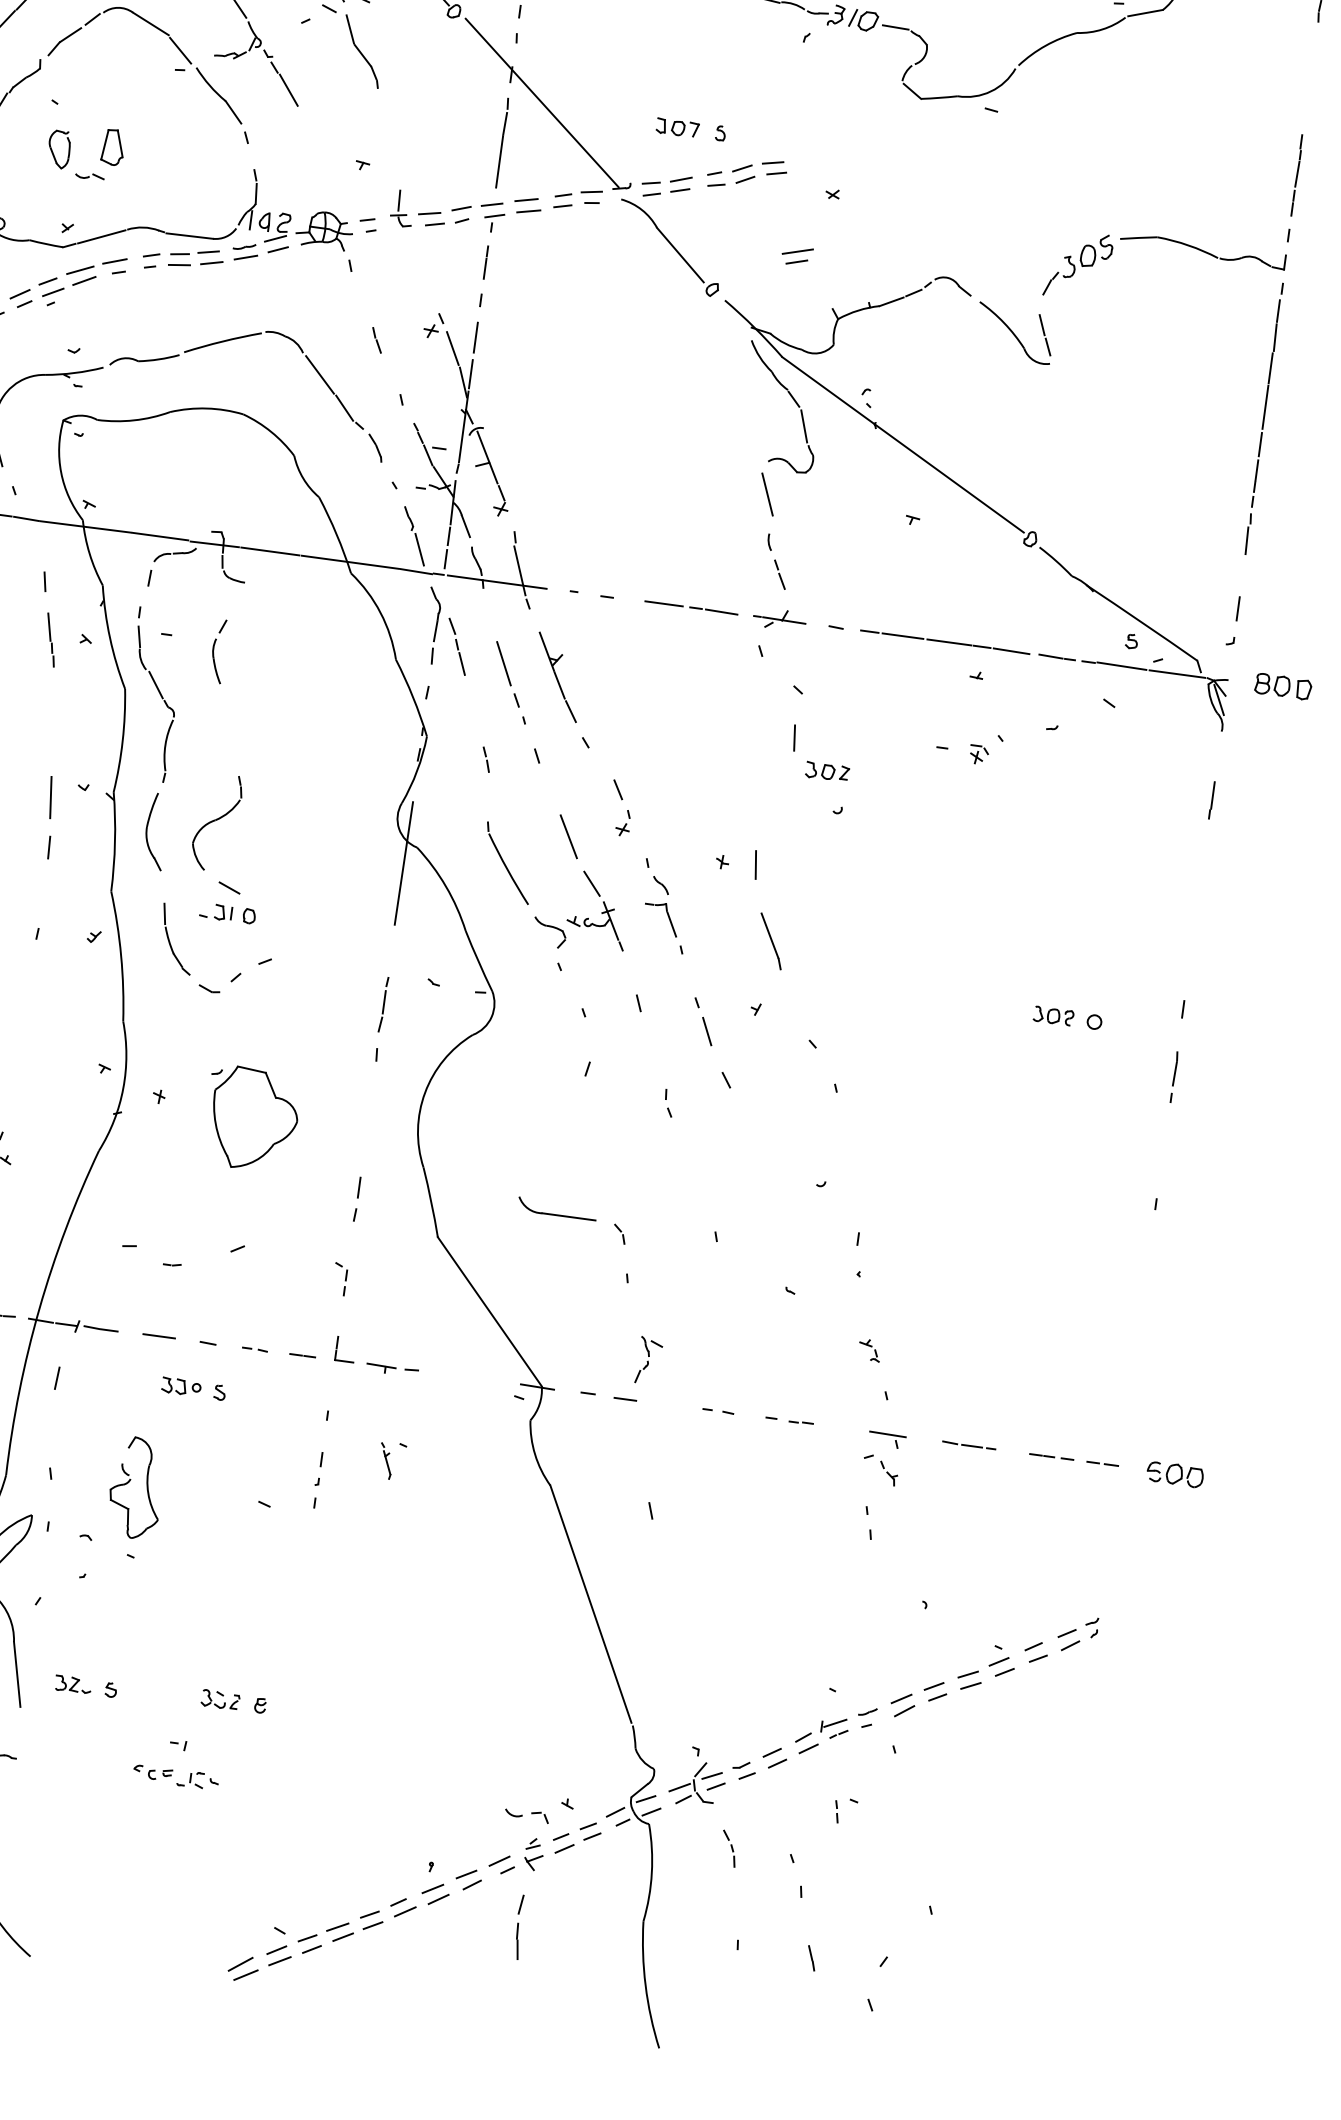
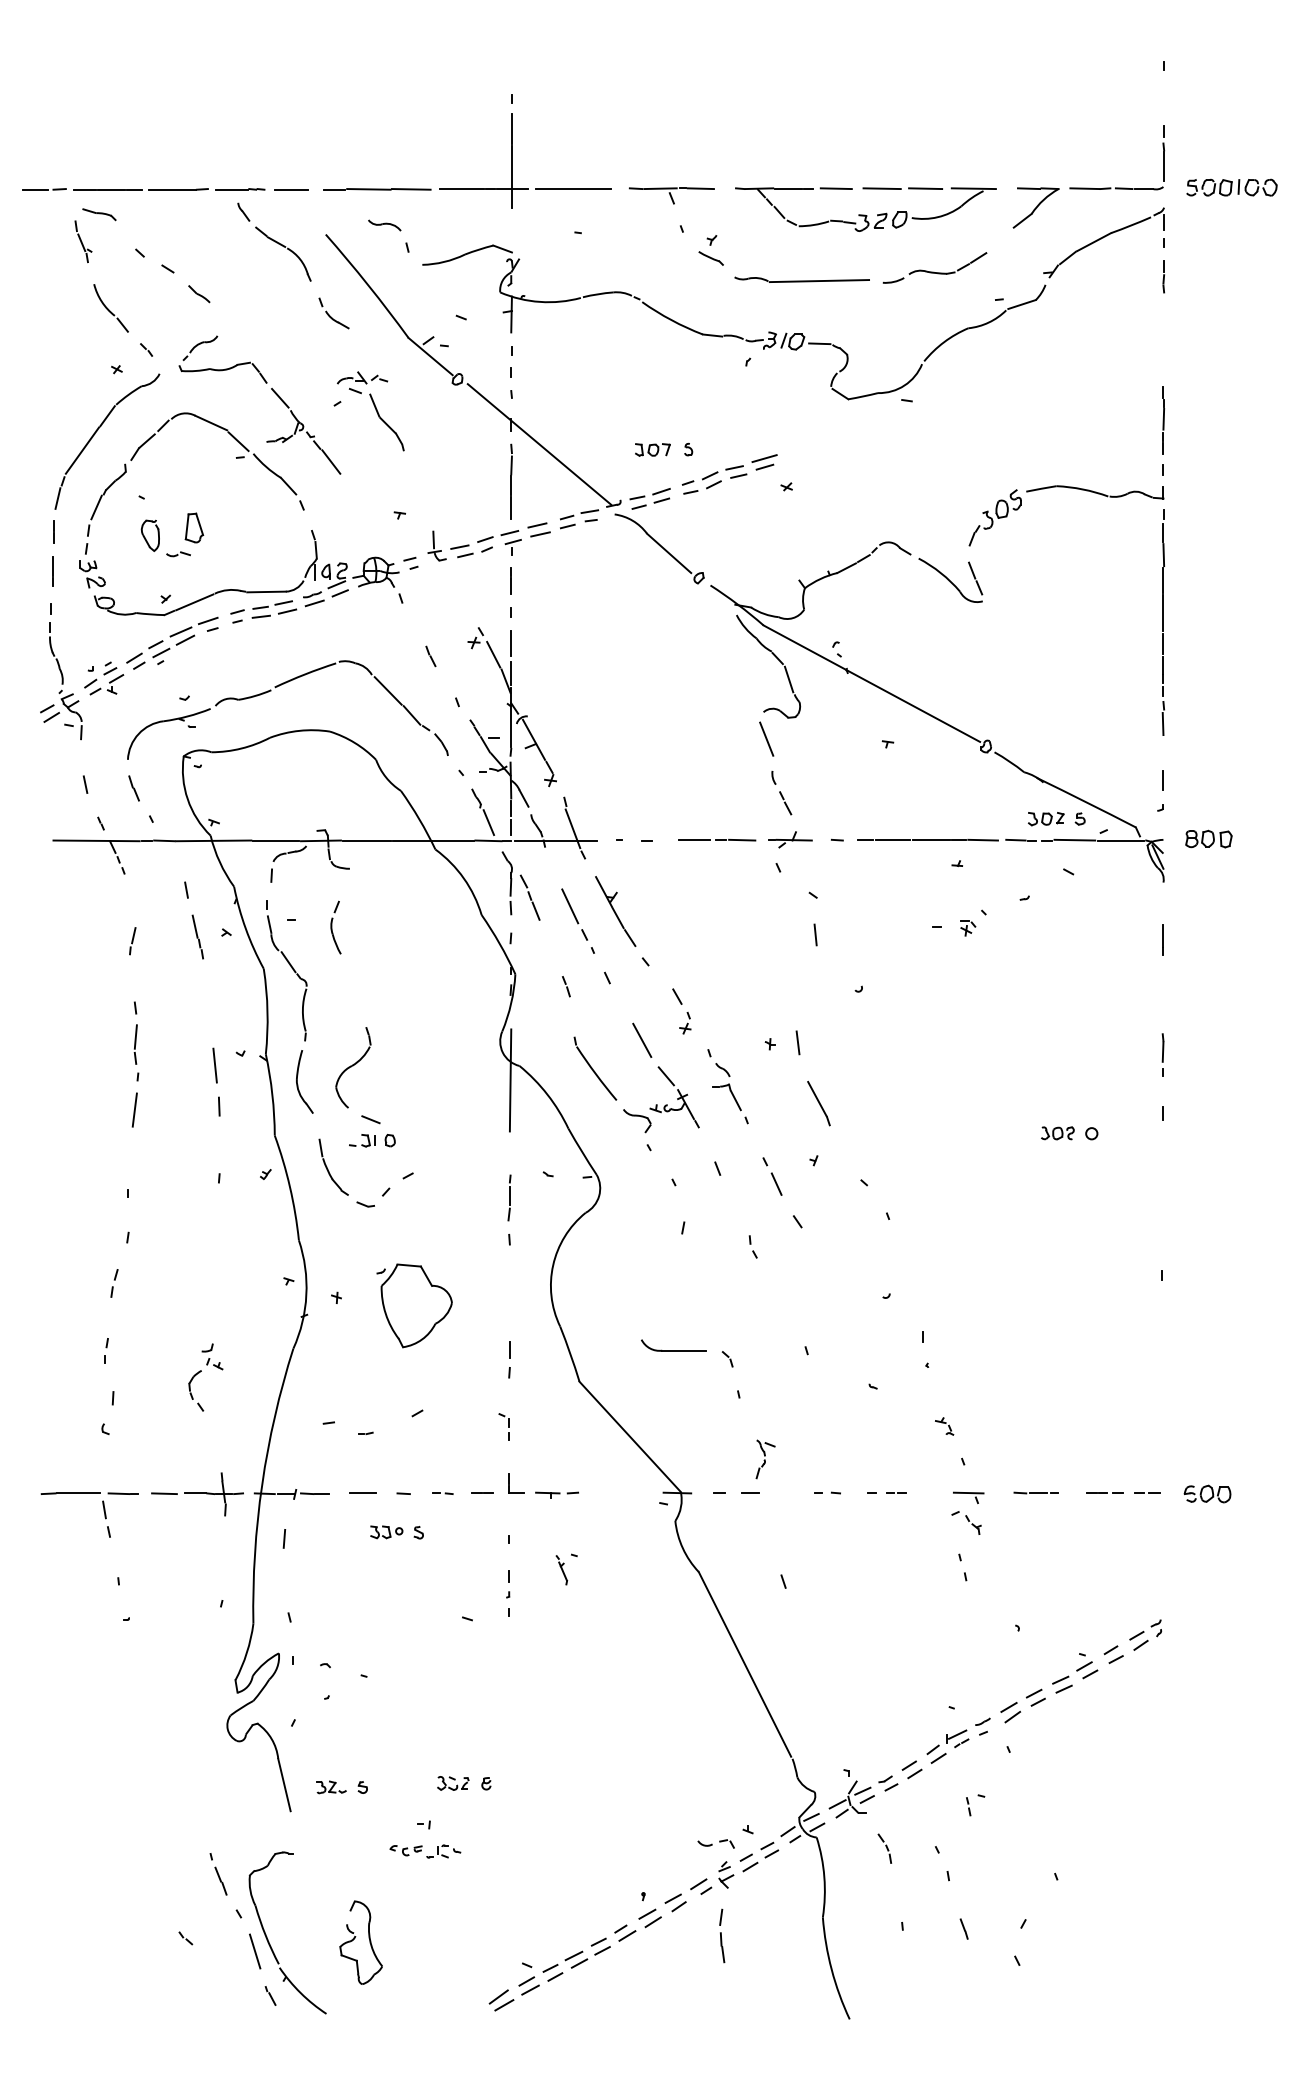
part: (797, 256) -> (764, 462), moved
part: (827, 772) -> (1046, 819), moved
part: (1173, 1076) -> (1162, 1054), moved
part: (130, 1481) -> (355, 1938), moved

